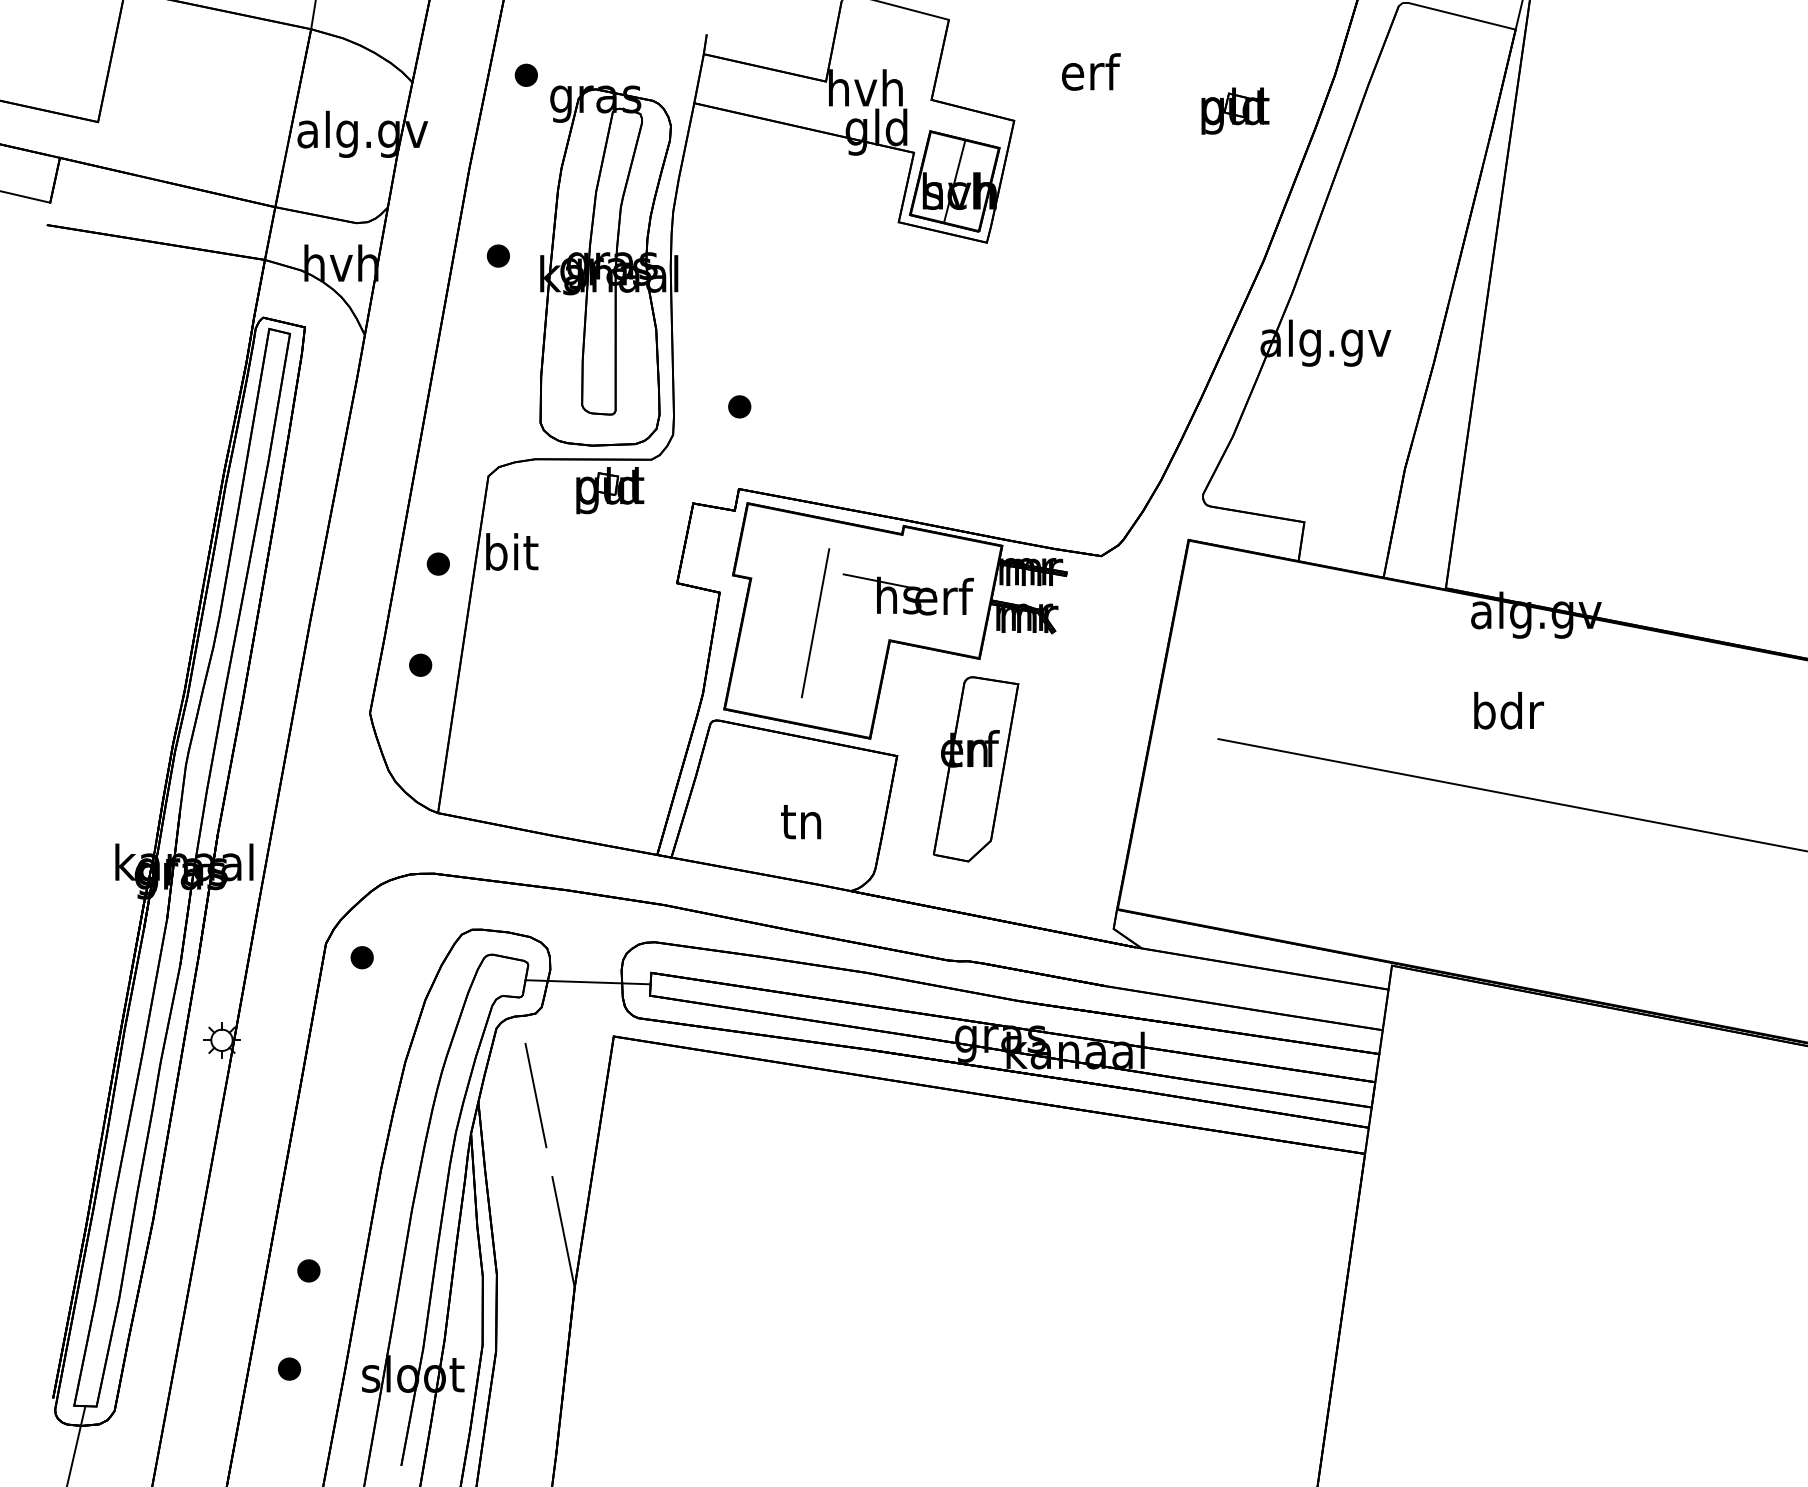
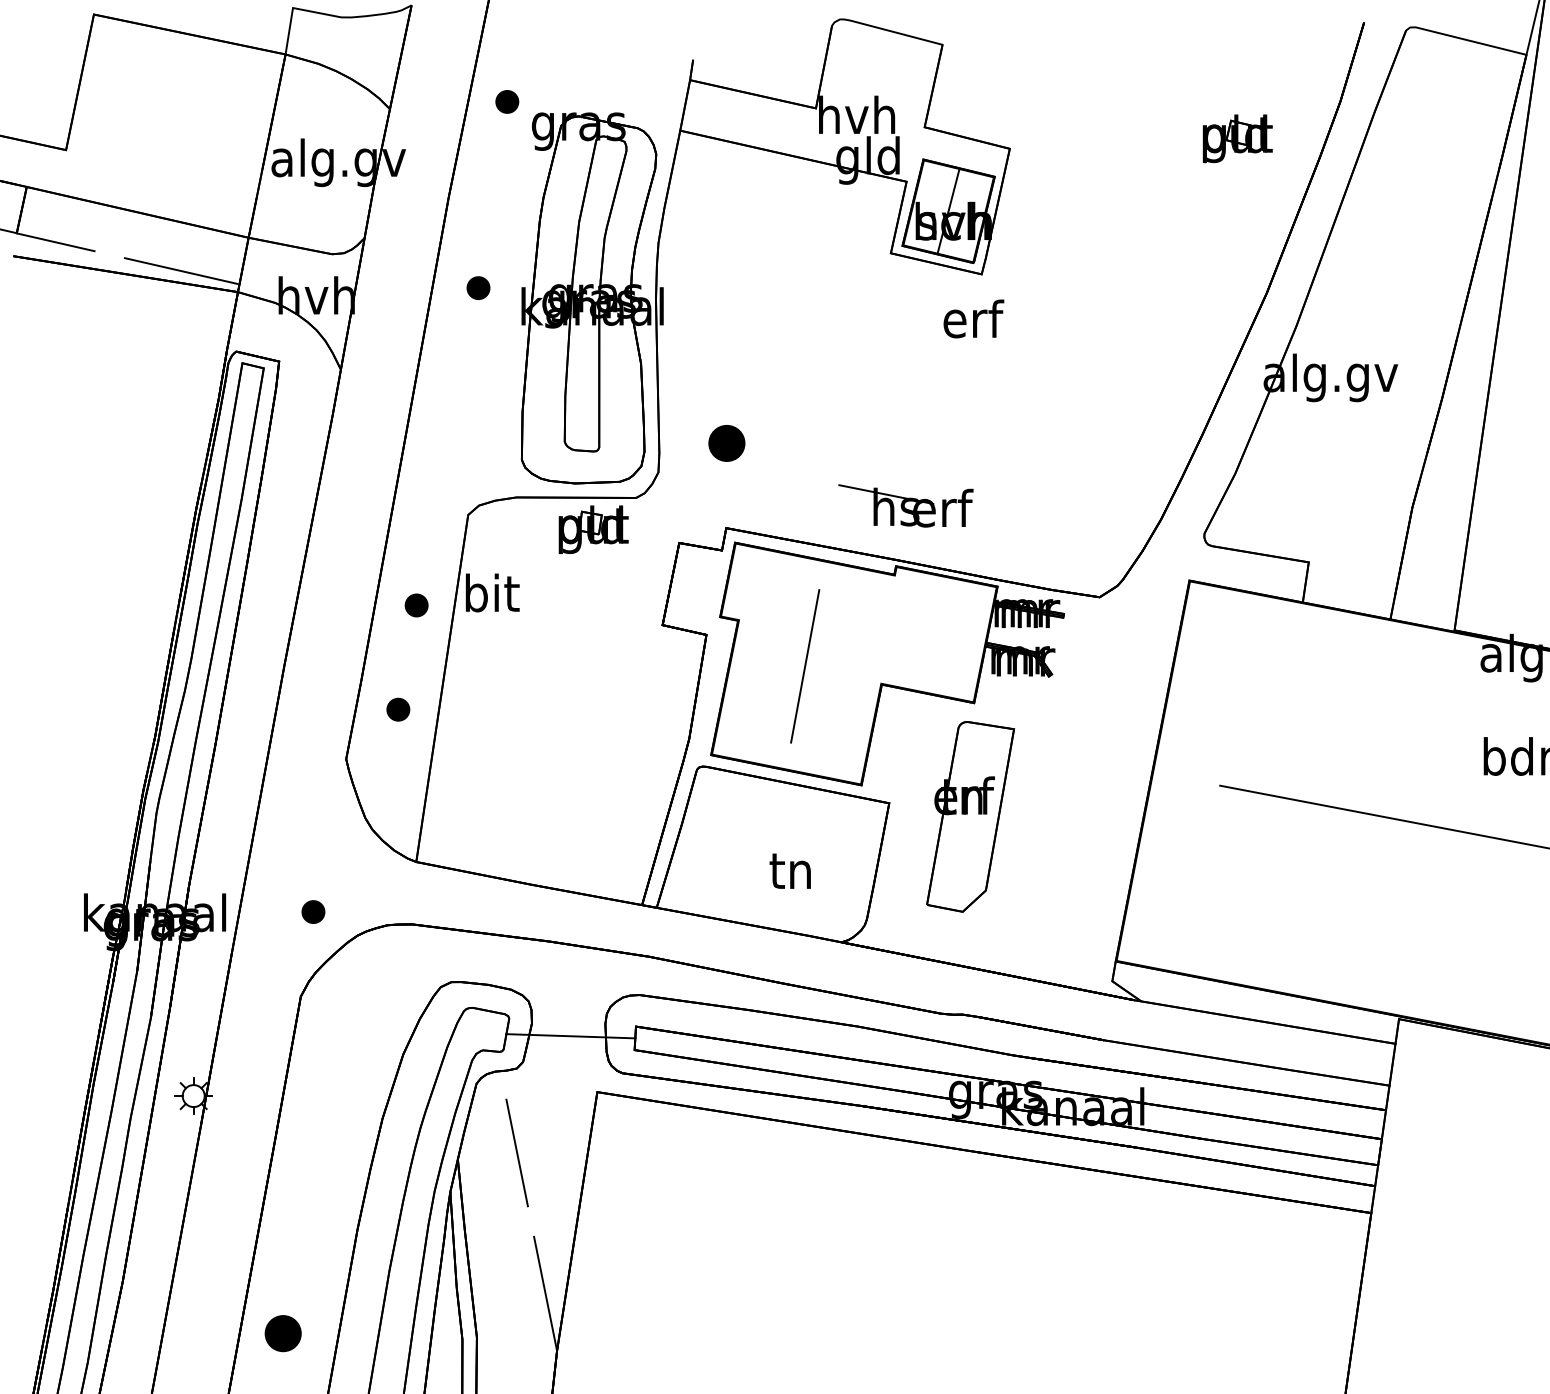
text: (1091, 71) -> (974, 318), moved
line: (167, 182) -> (127, 258), moved
part: (739, 406) -> (726, 443), size x1.6
part: (907, 594) -> (905, 505), moved
part: (361, 957) -> (312, 911), moved
part: (308, 1270) -> (282, 1333), size x1.6

